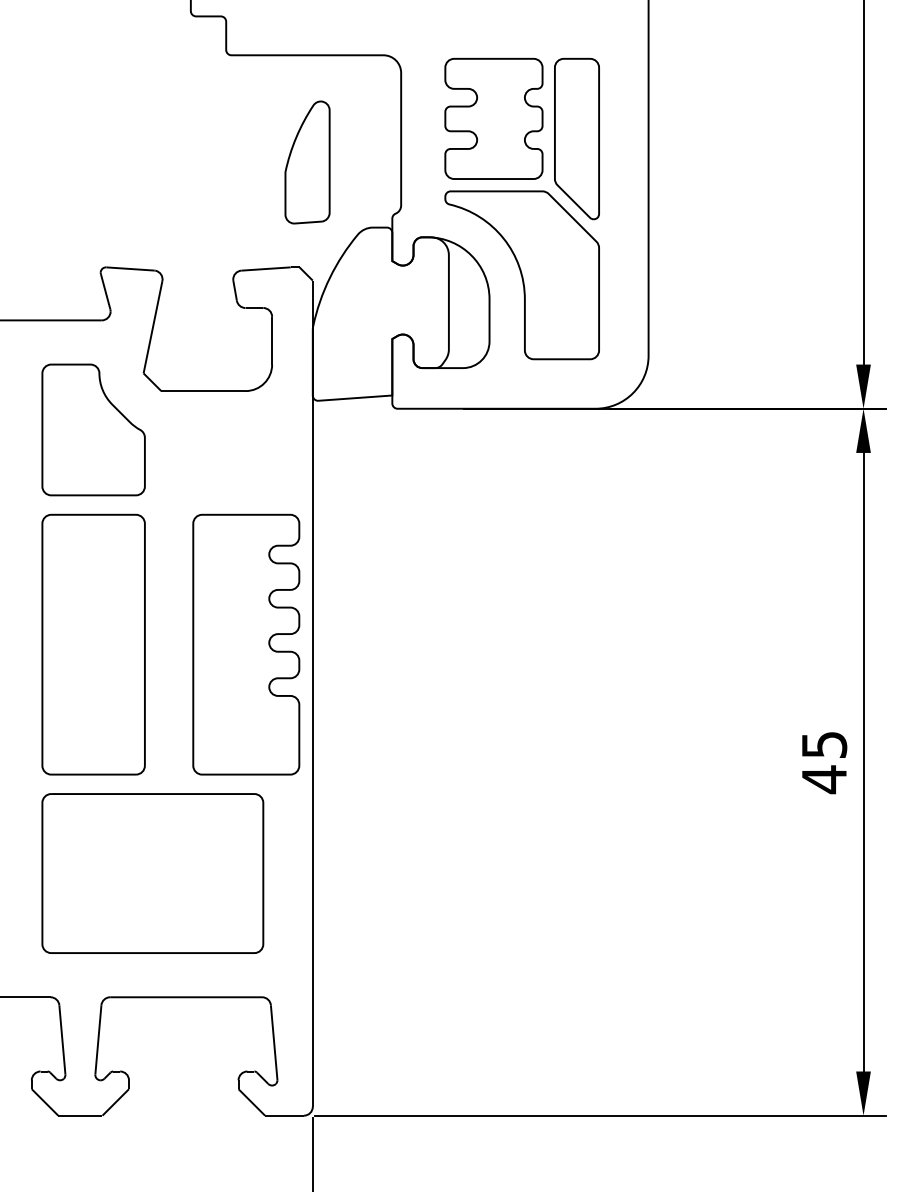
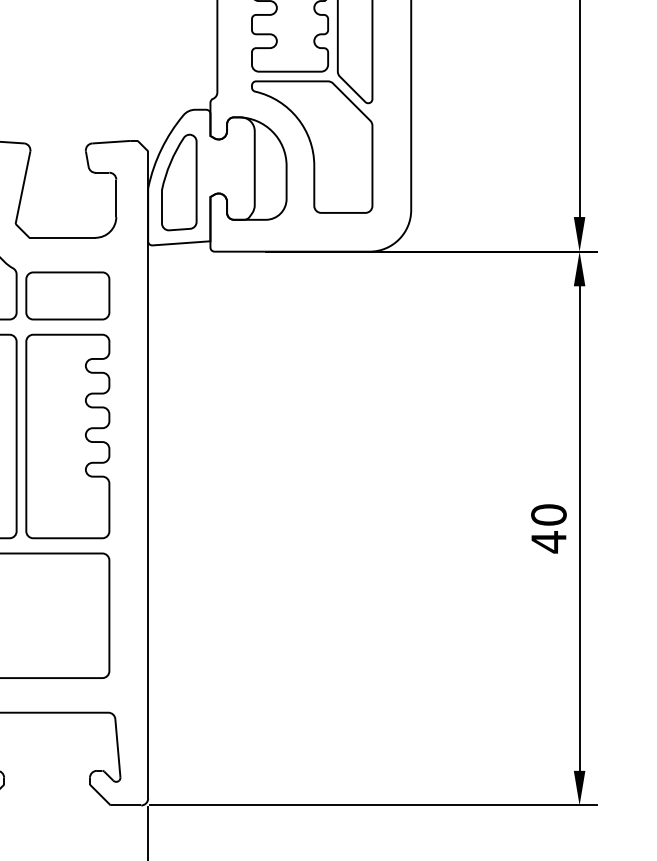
part: (307, 162) -> (179, 182), moved
part: (210, 465) -> (68, 296), added
part: (246, 644) -> (68, 436), moved
text: (824, 744) -> (549, 514), 45 -> 40

